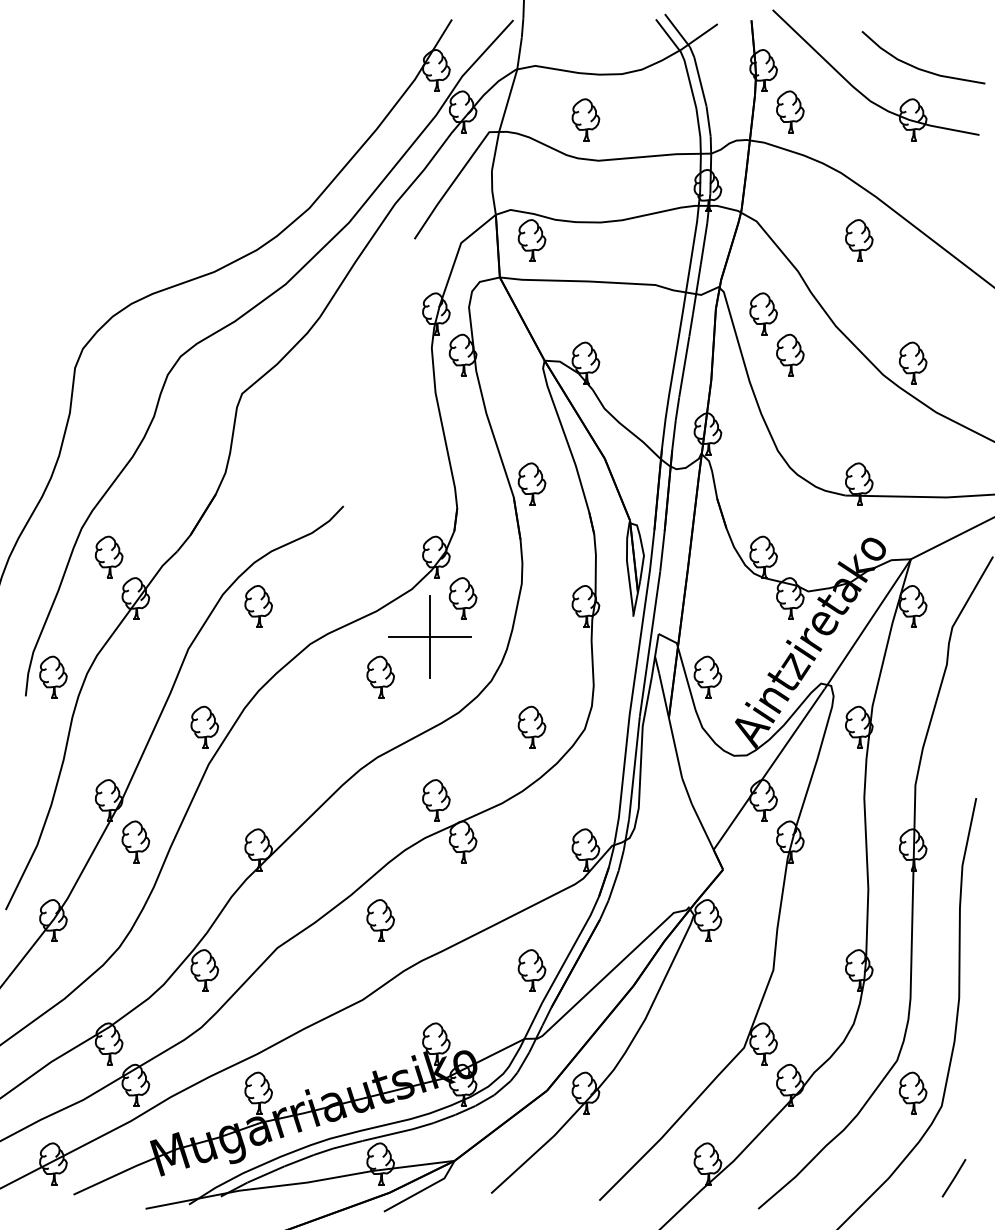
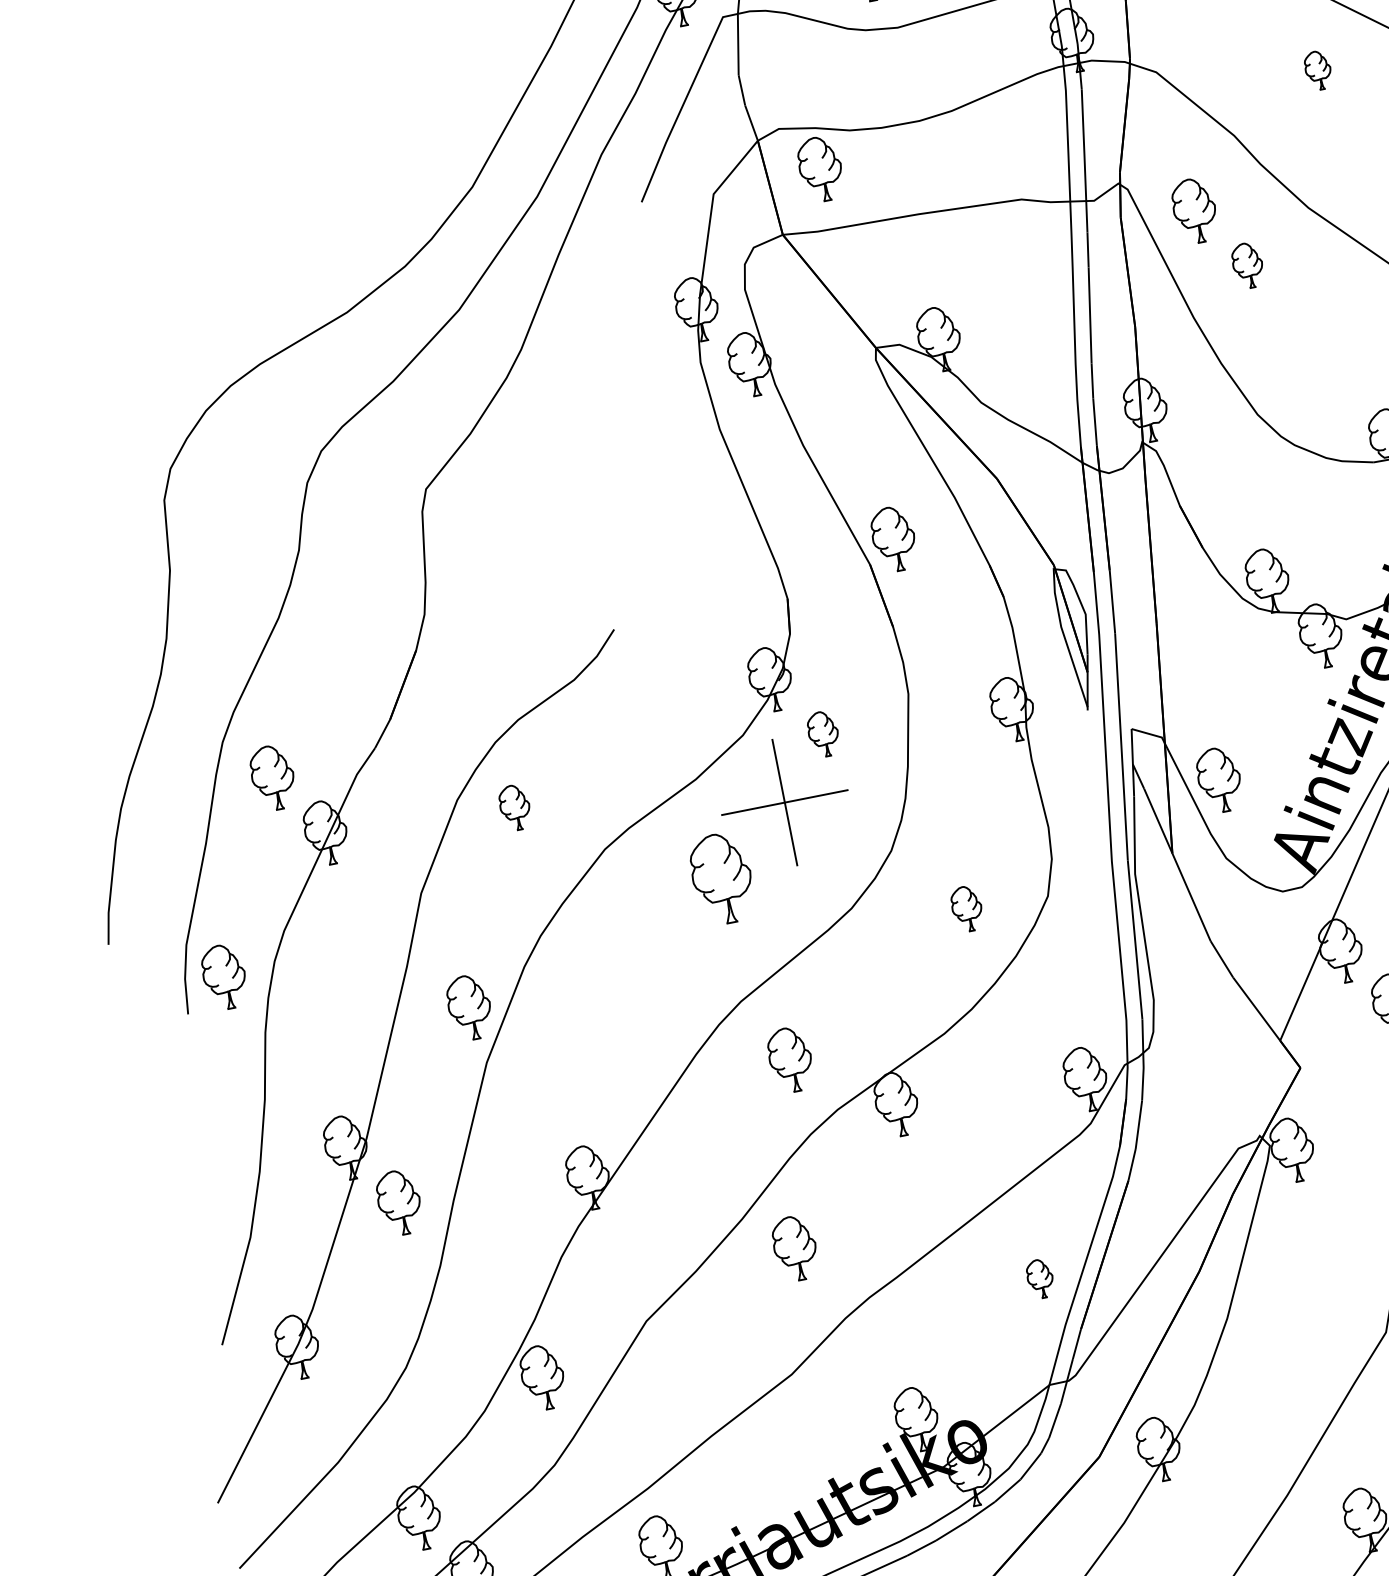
part: (859, 240) -> (1318, 70), size x0.6
part: (790, 354) -> (1247, 264), size x0.7
part: (462, 598) -> (822, 734), size x0.7
part: (258, 606) -> (514, 807), size x0.7
part: (380, 676) -> (721, 877), size x1.4
part: (531, 726) -> (966, 907), size x0.7
part: (436, 800) -> (790, 1059), moved
part: (531, 970) -> (1039, 1278), size x0.6

